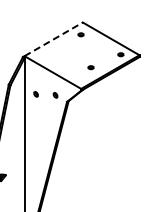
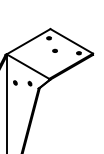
line: (53, 39) -> (28, 41), dashed -> solid
part: (90, 67) -> (54, 50), moved

